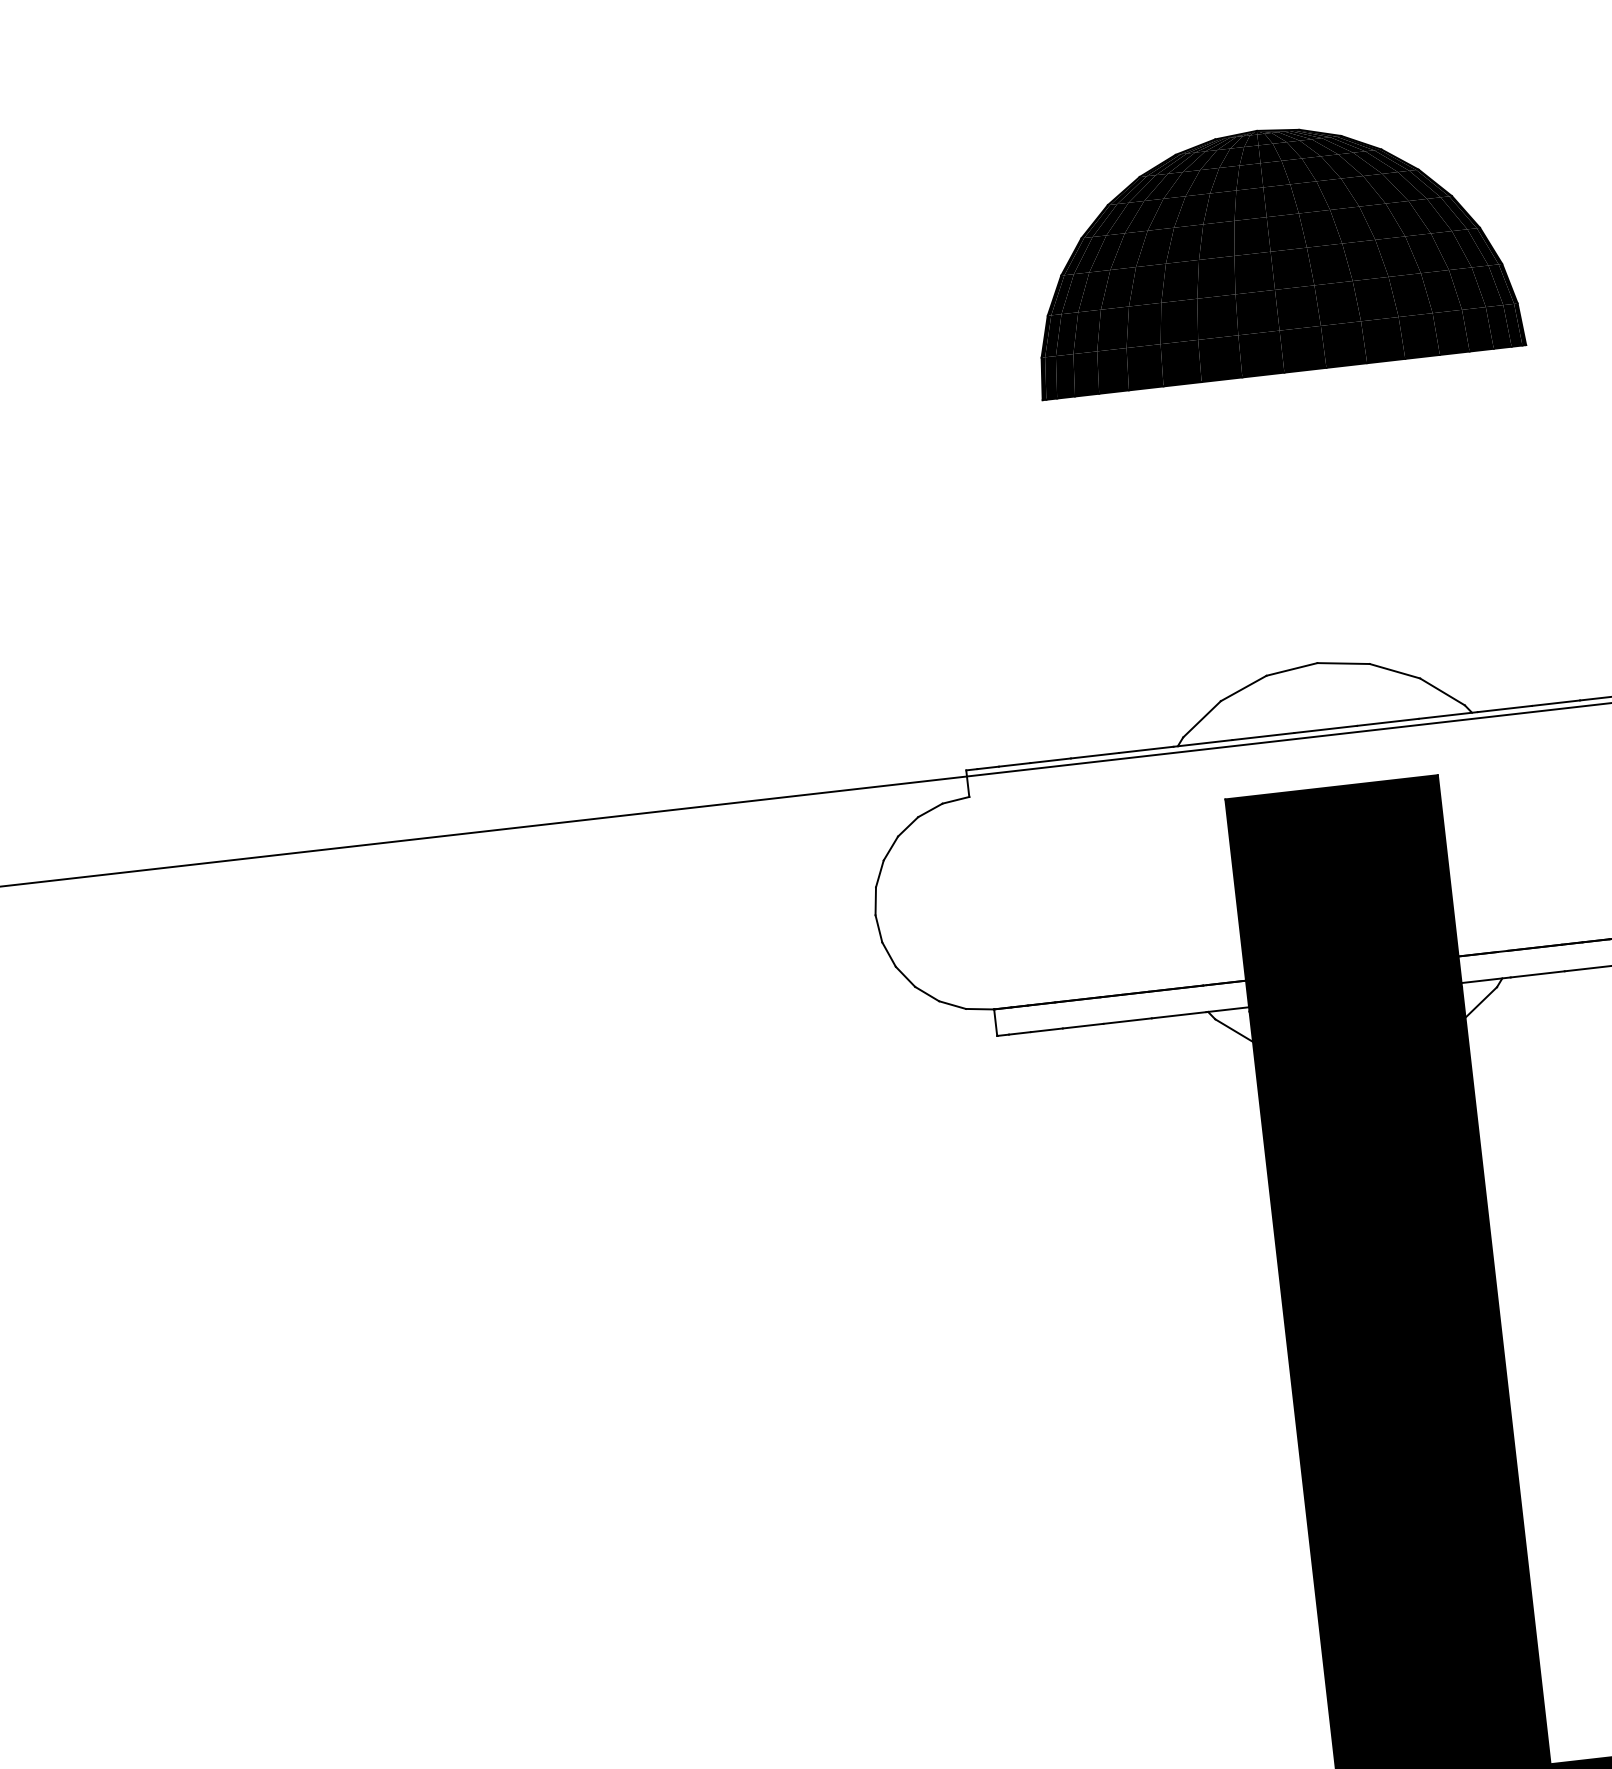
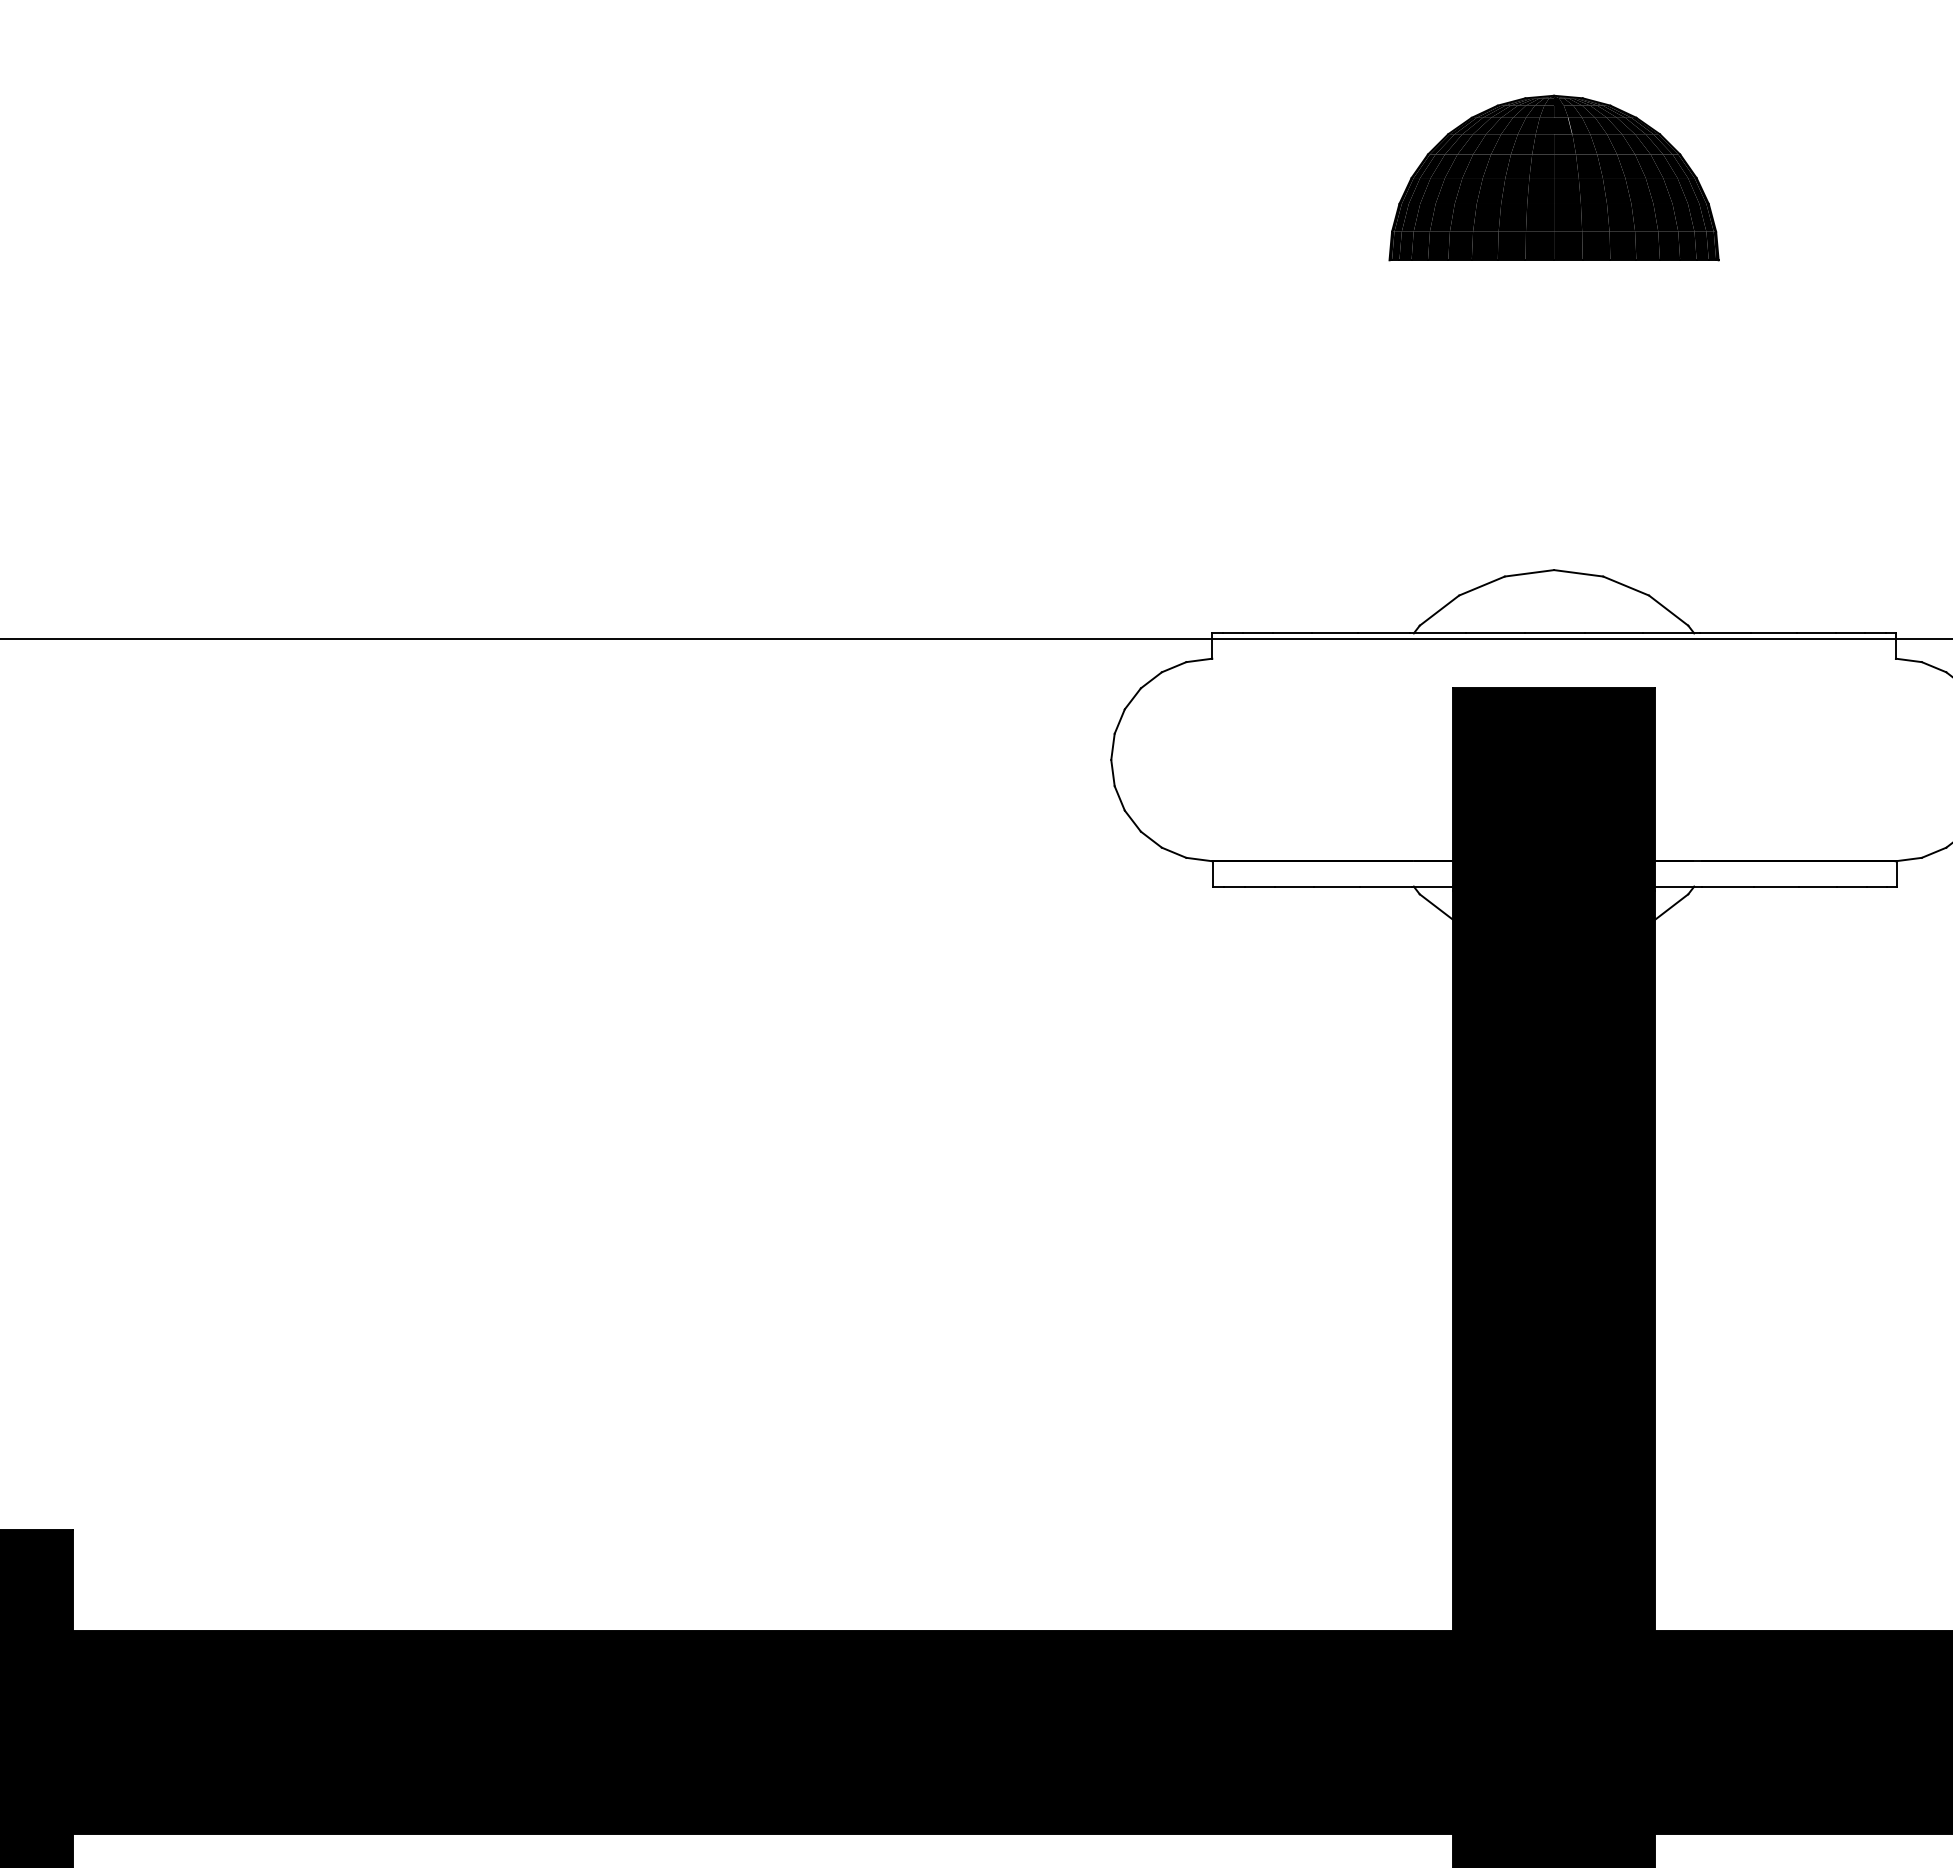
part: (1269, 251) -> (1553, 177), size x0.71

